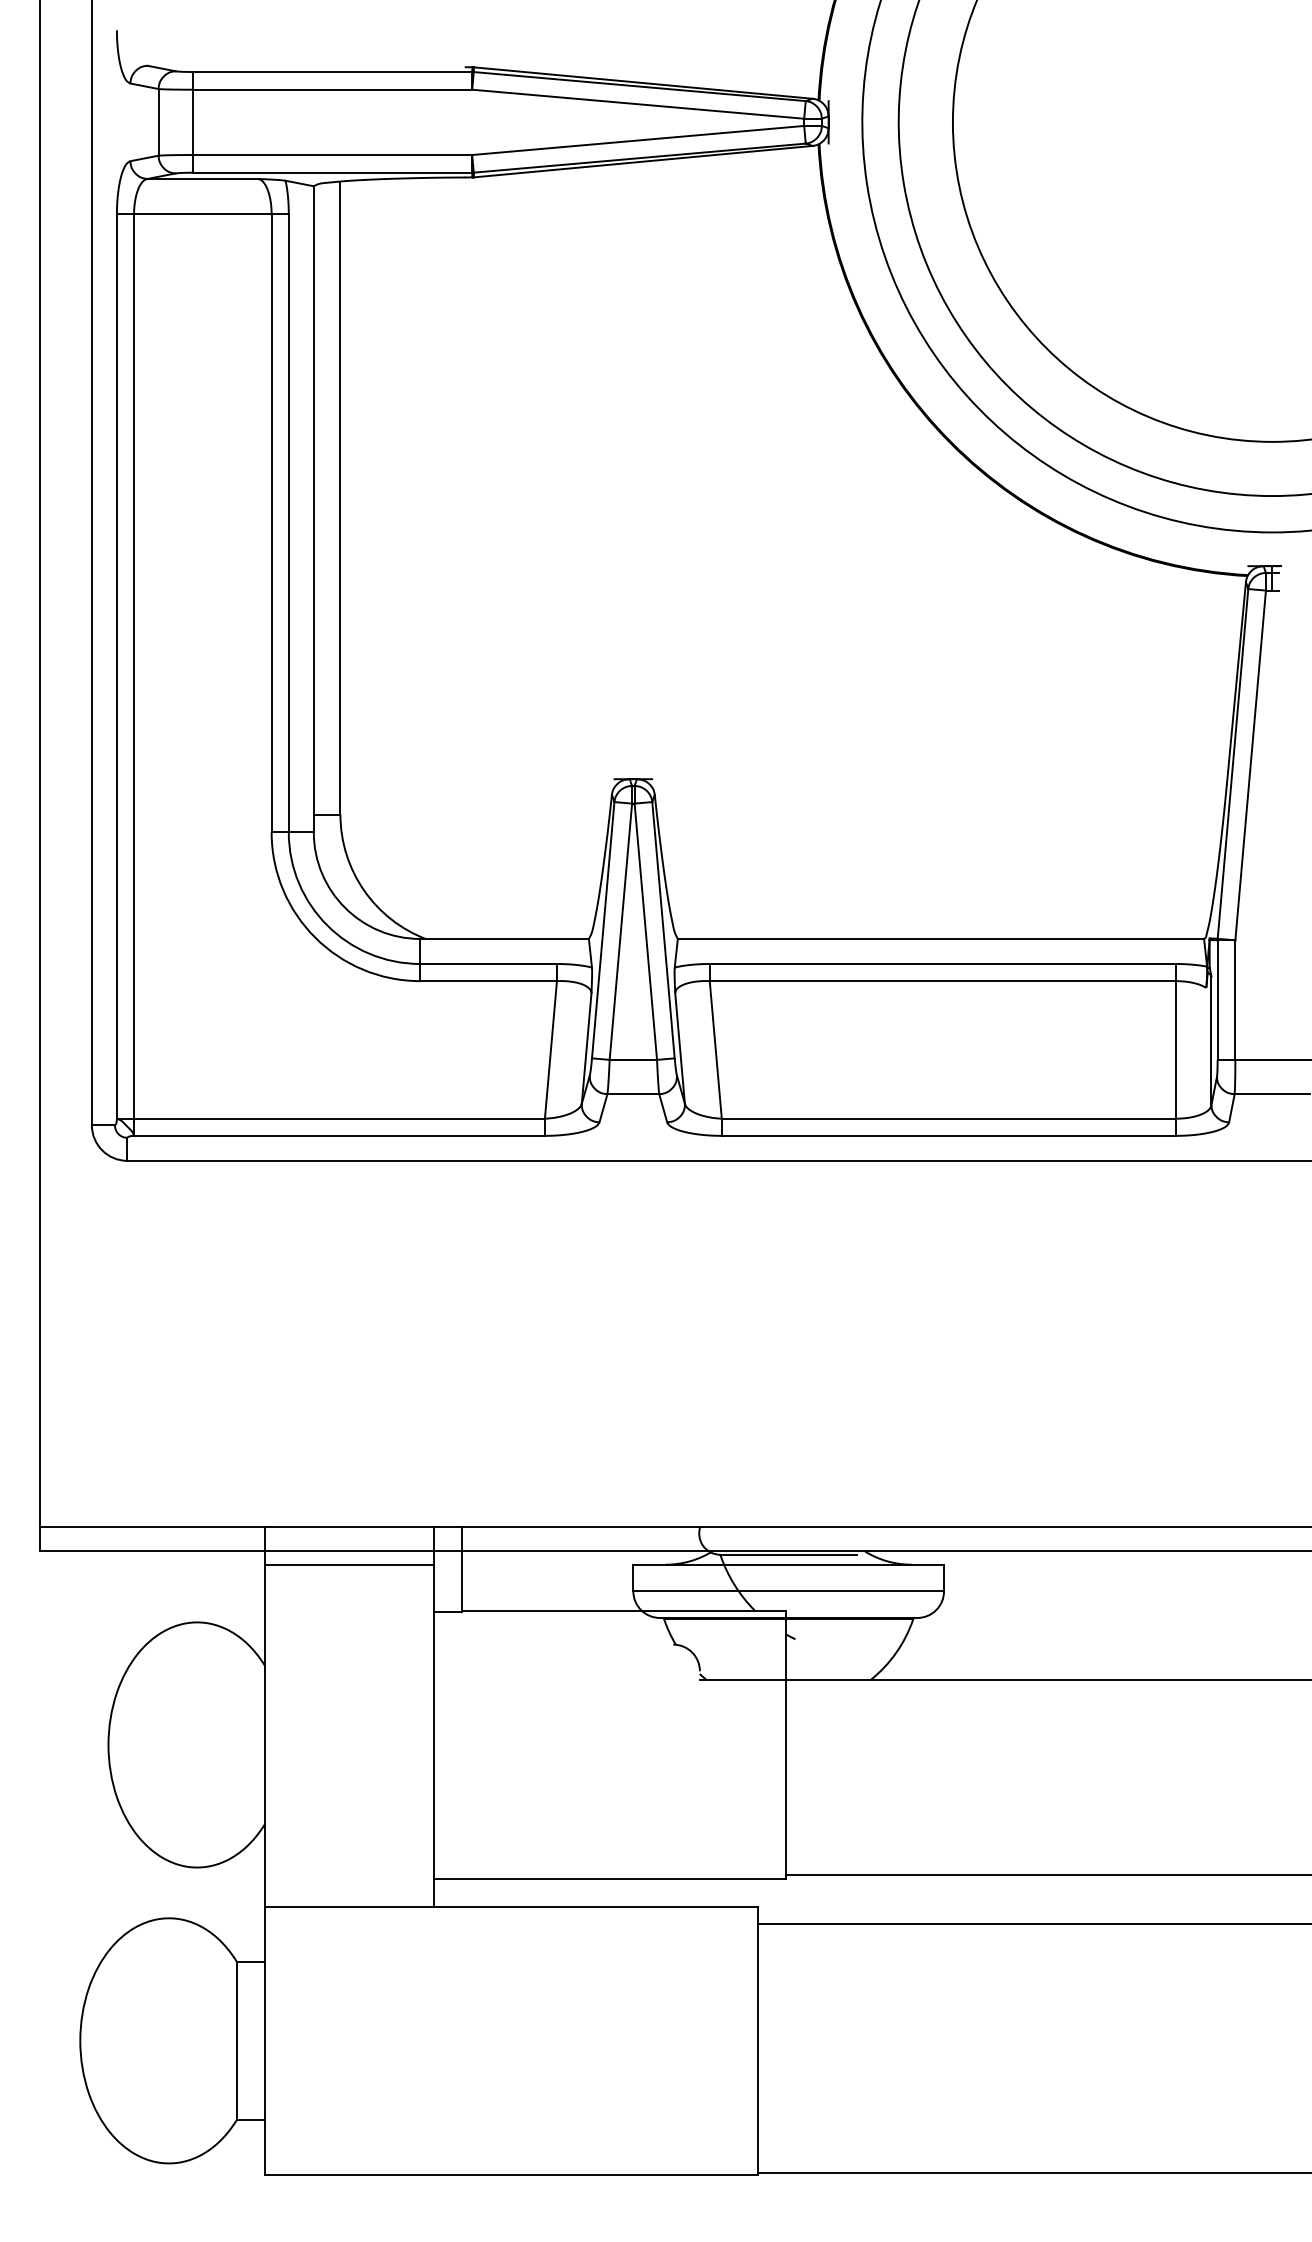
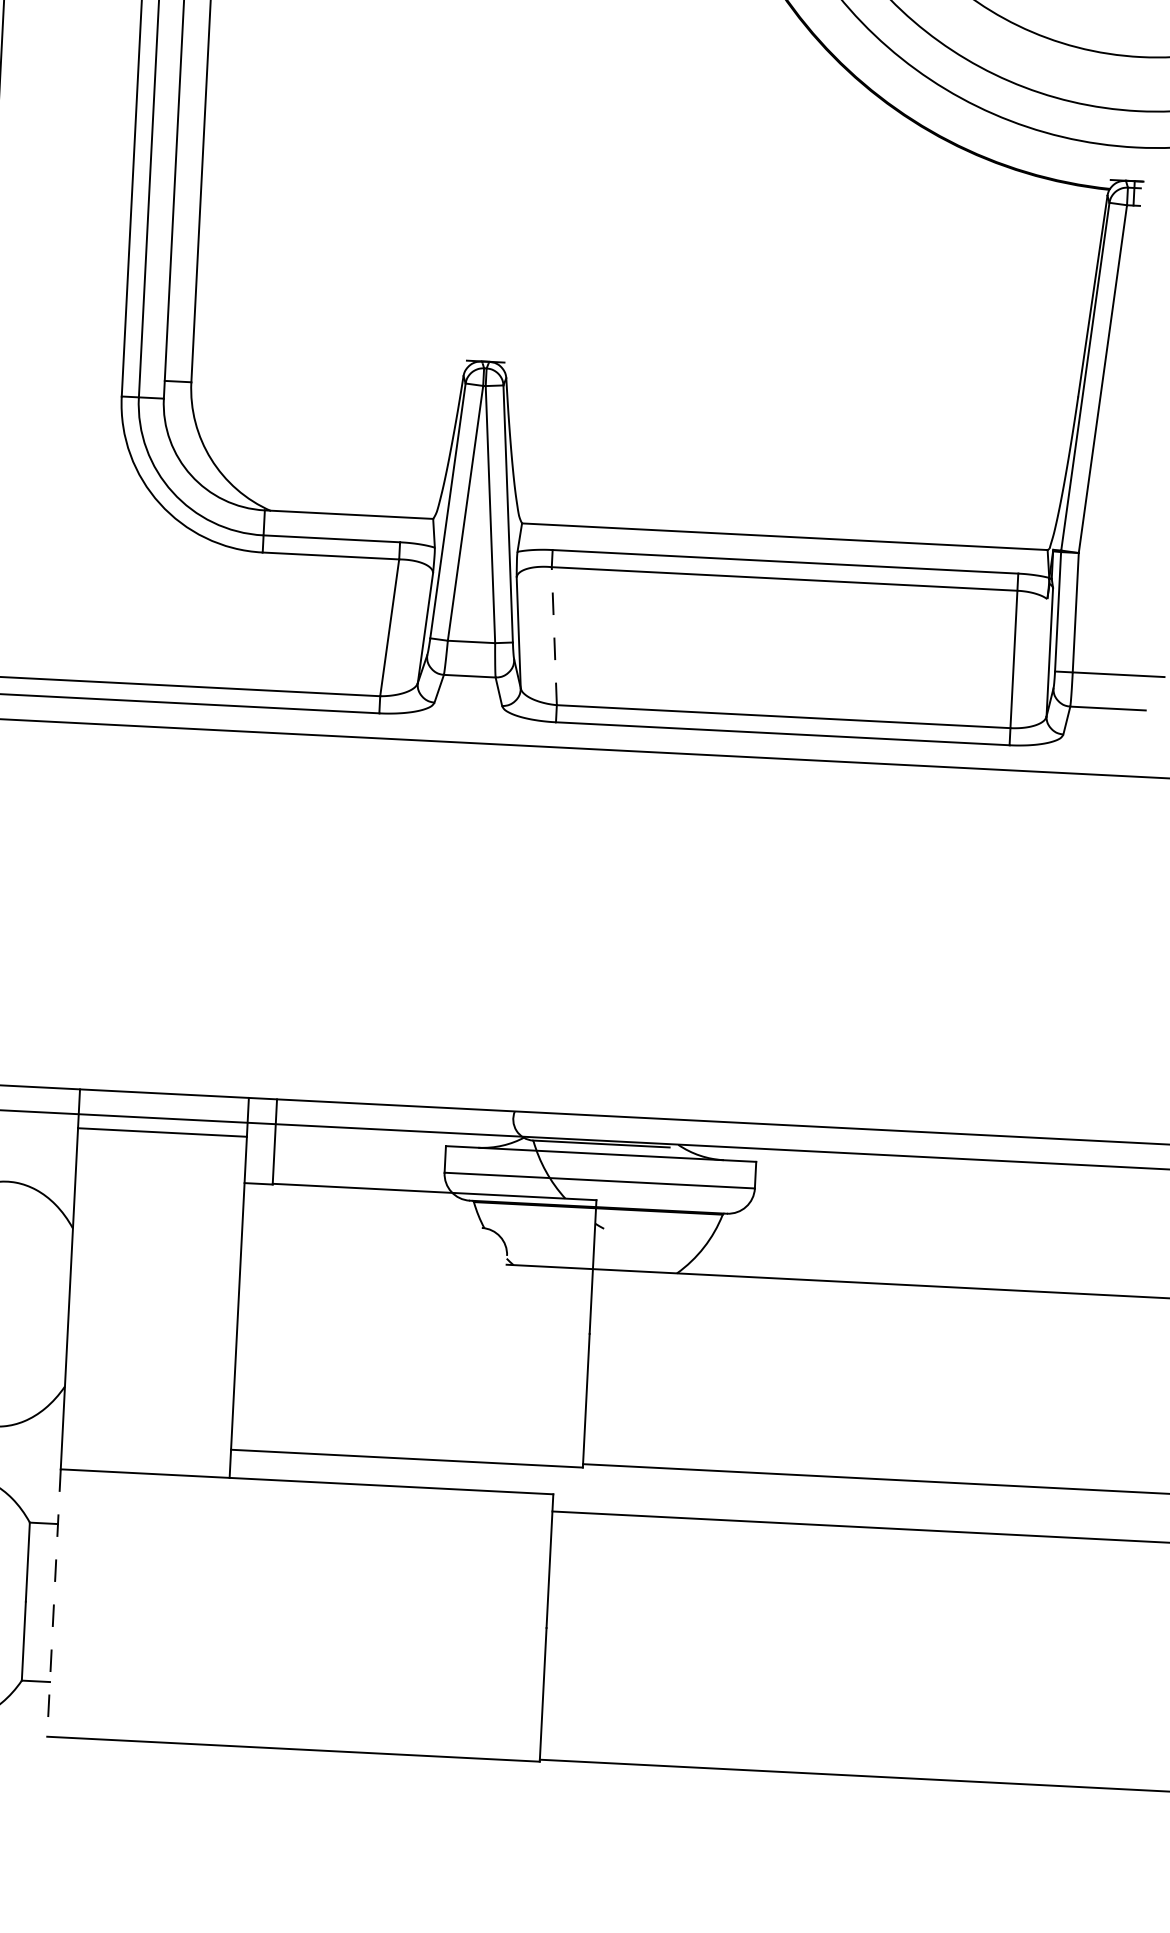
line: (715, 1049) -> (554, 635), solid -> dashed
line: (265, 2040) -> (54, 1602), solid -> dashed

